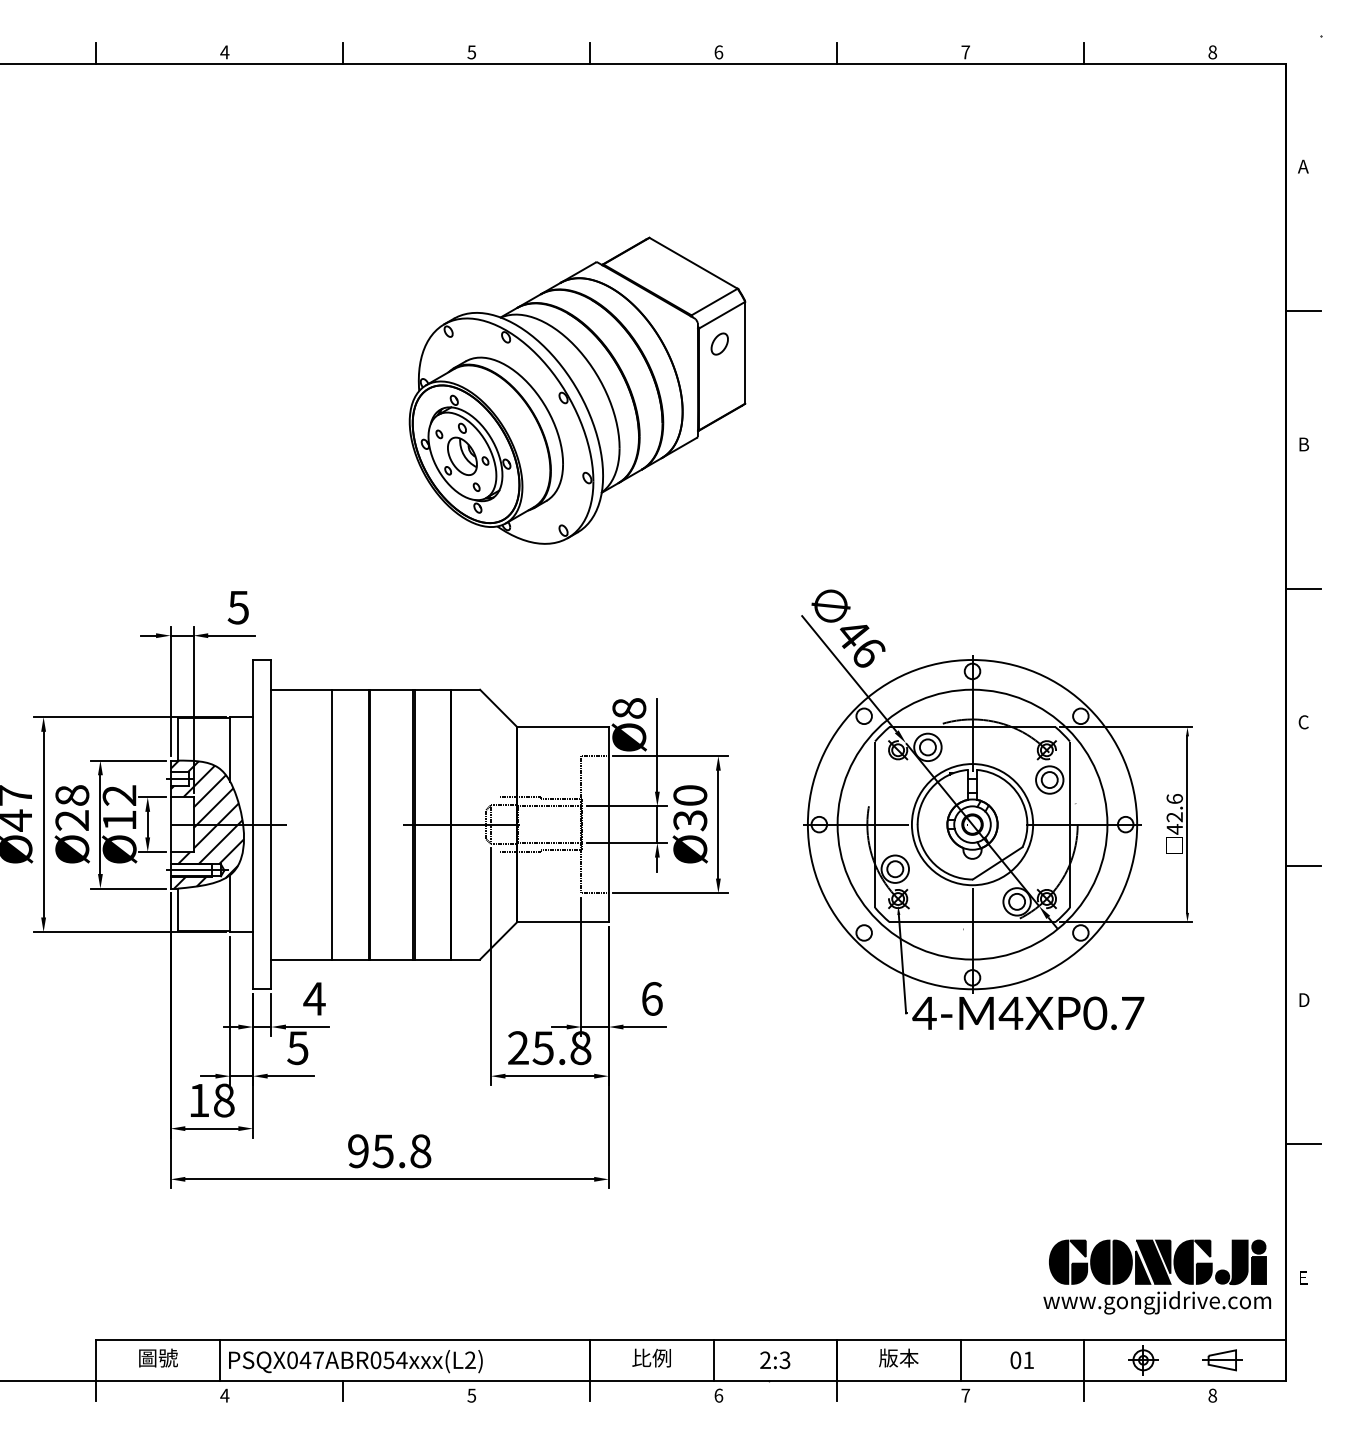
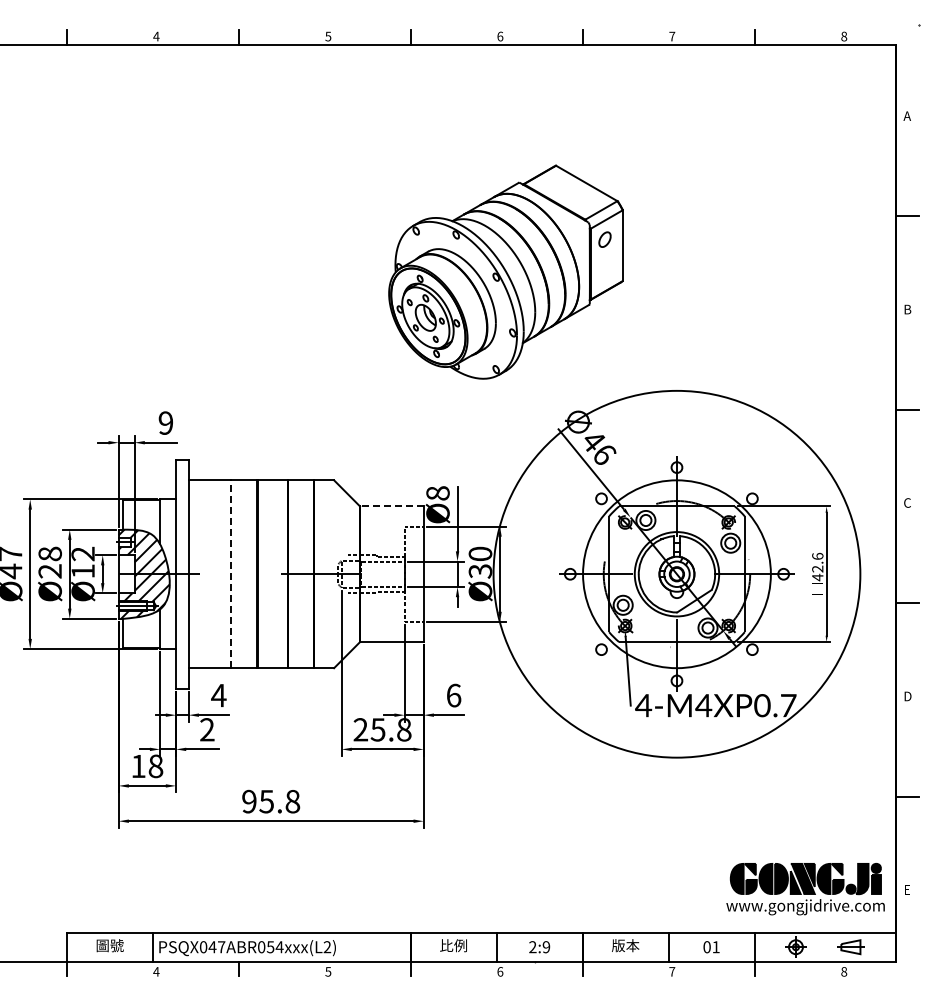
part: (576, 389) -> (505, 271), moved
text: (237, 606) -> (165, 422), 5 -> 9
line: (562, 727) -> (391, 506), solid -> dashed
circle: (971, 823) -> (676, 573), size x1.6
line: (332, 824) -> (231, 574), solid -> dashed
text: (296, 1047) -> (206, 729), 5 -> 2
text: (785, 1360) -> (546, 947), 2:3 -> 2:9

